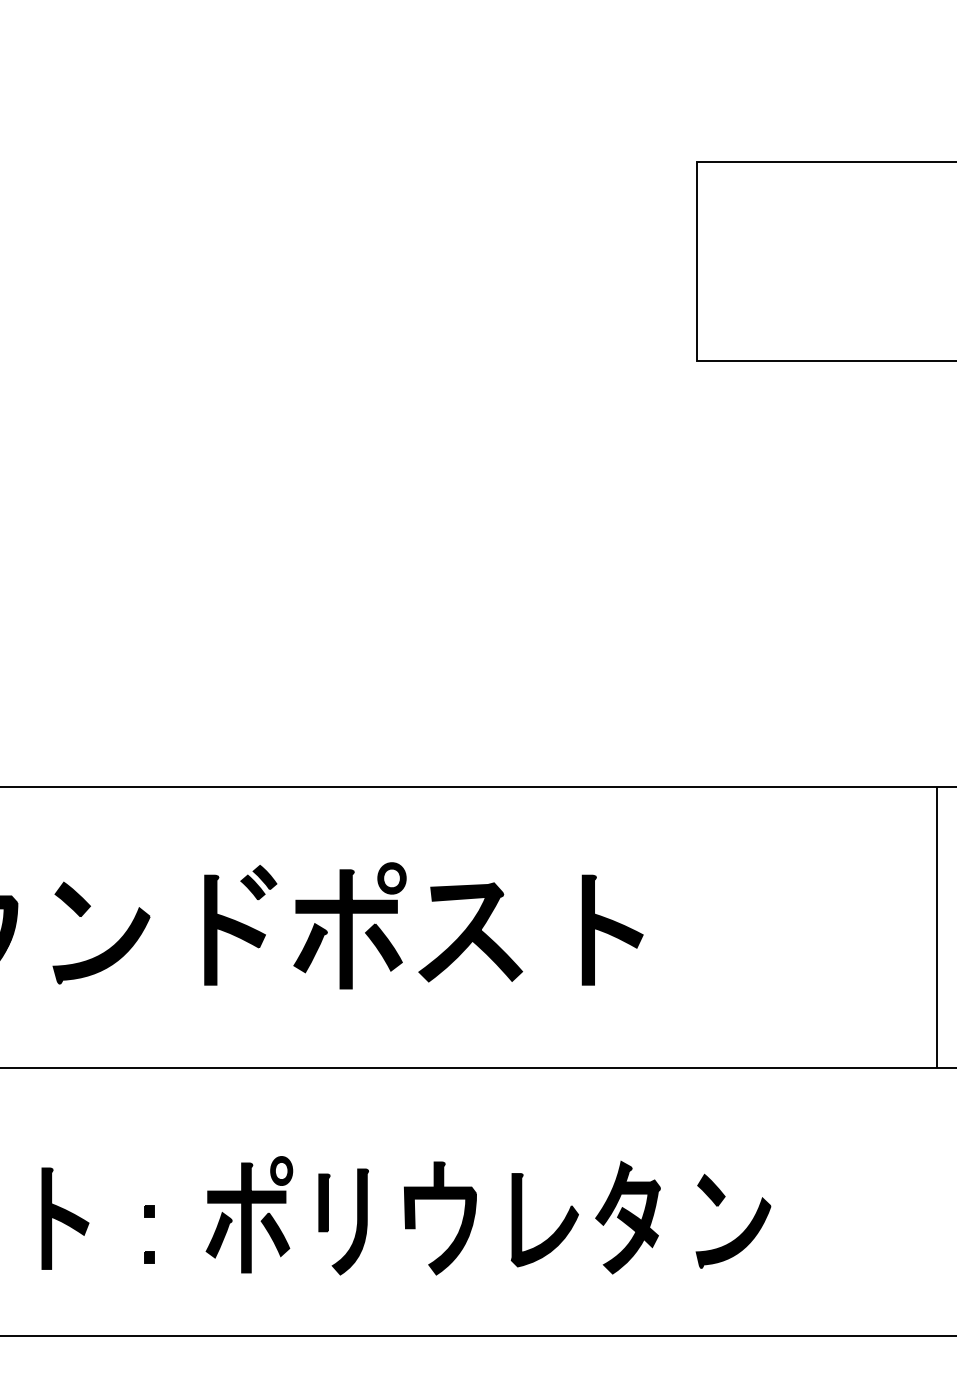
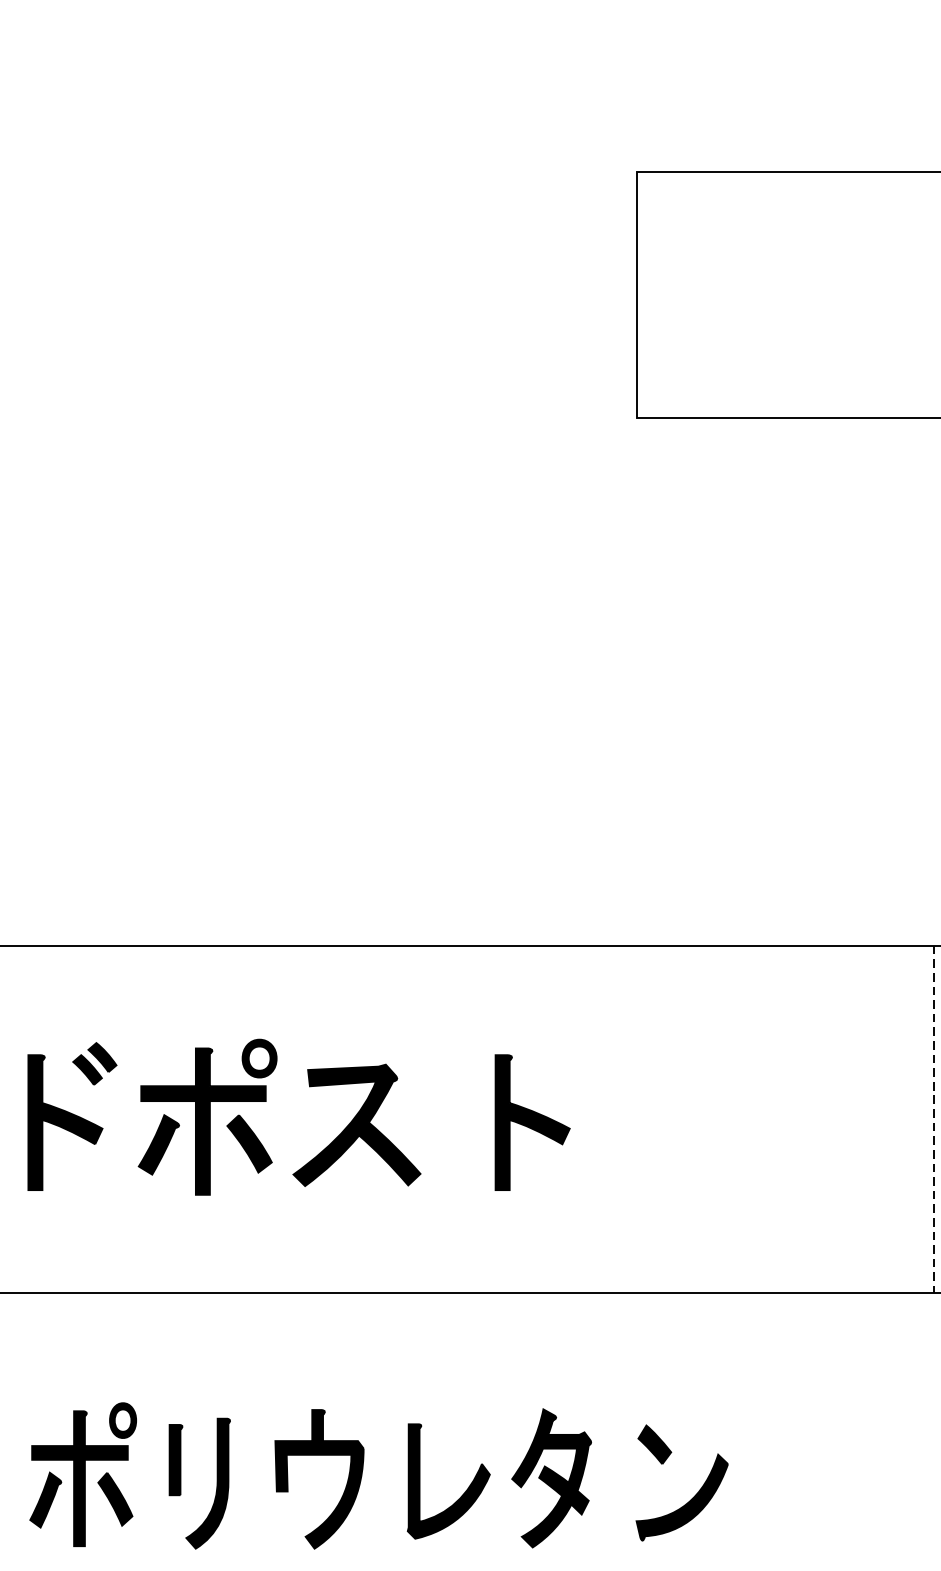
line: (937, 927) -> (934, 1119), solid -> dashed

